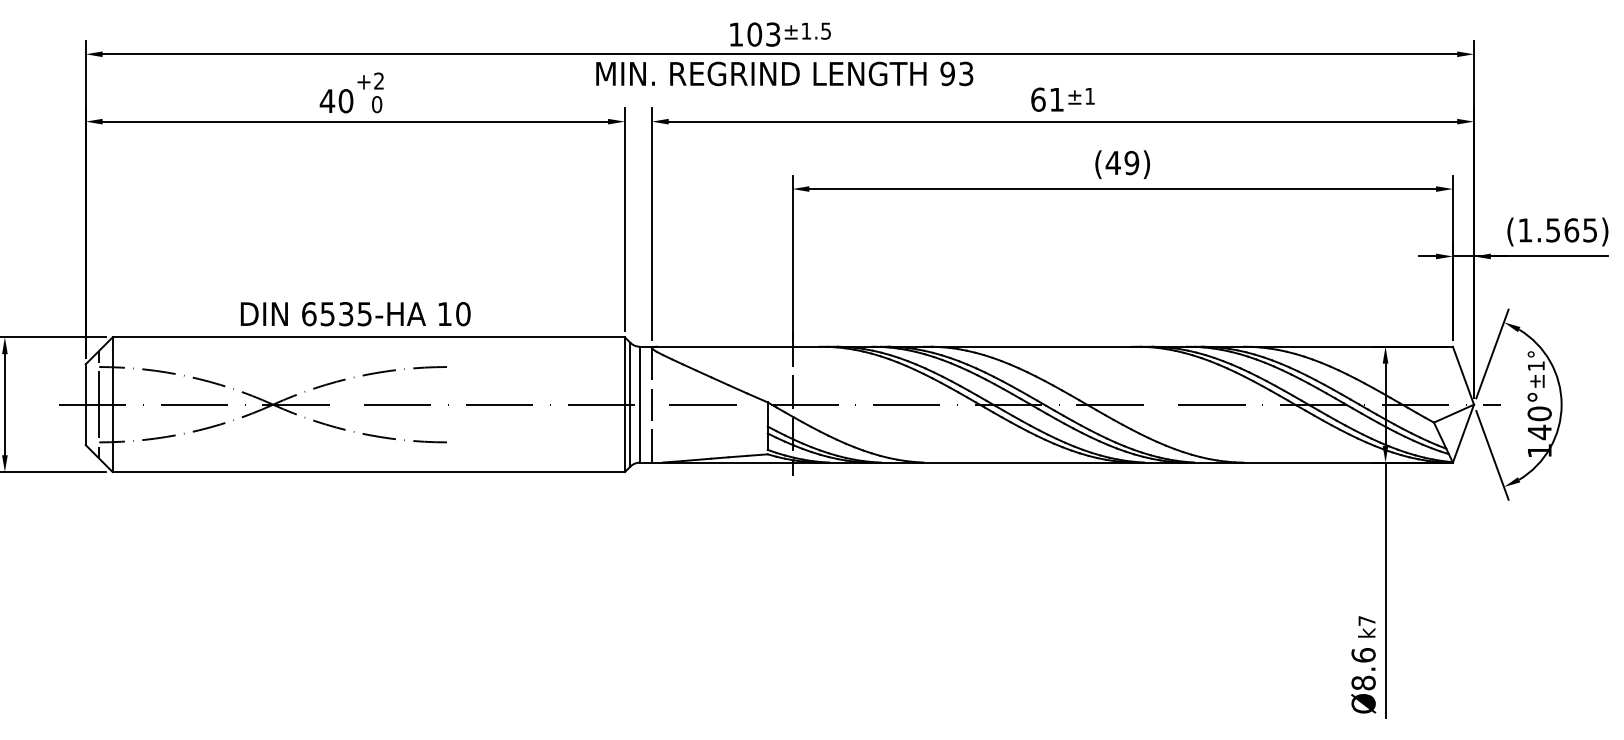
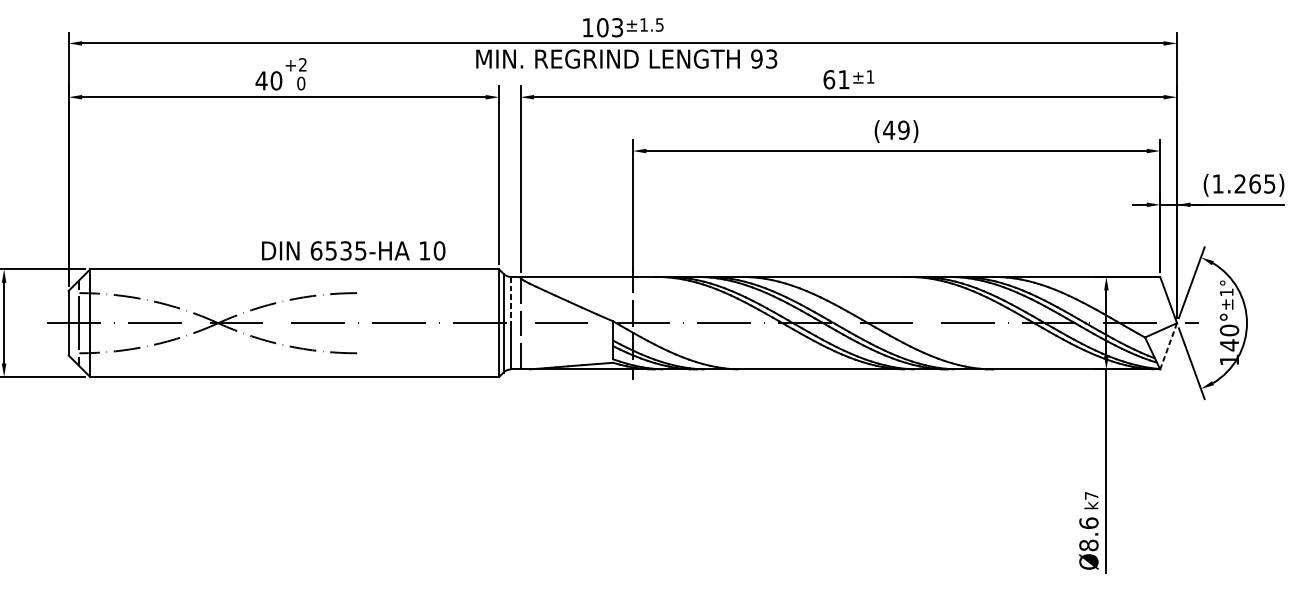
text: (1552, 230) -> (1239, 184), (1.565) -> (1.265)
text: (355, 314) -> (353, 251), moved
line: (639, 375) -> (510, 299), solid -> dashed
line: (1463, 433) -> (1168, 346), solid -> dashed

